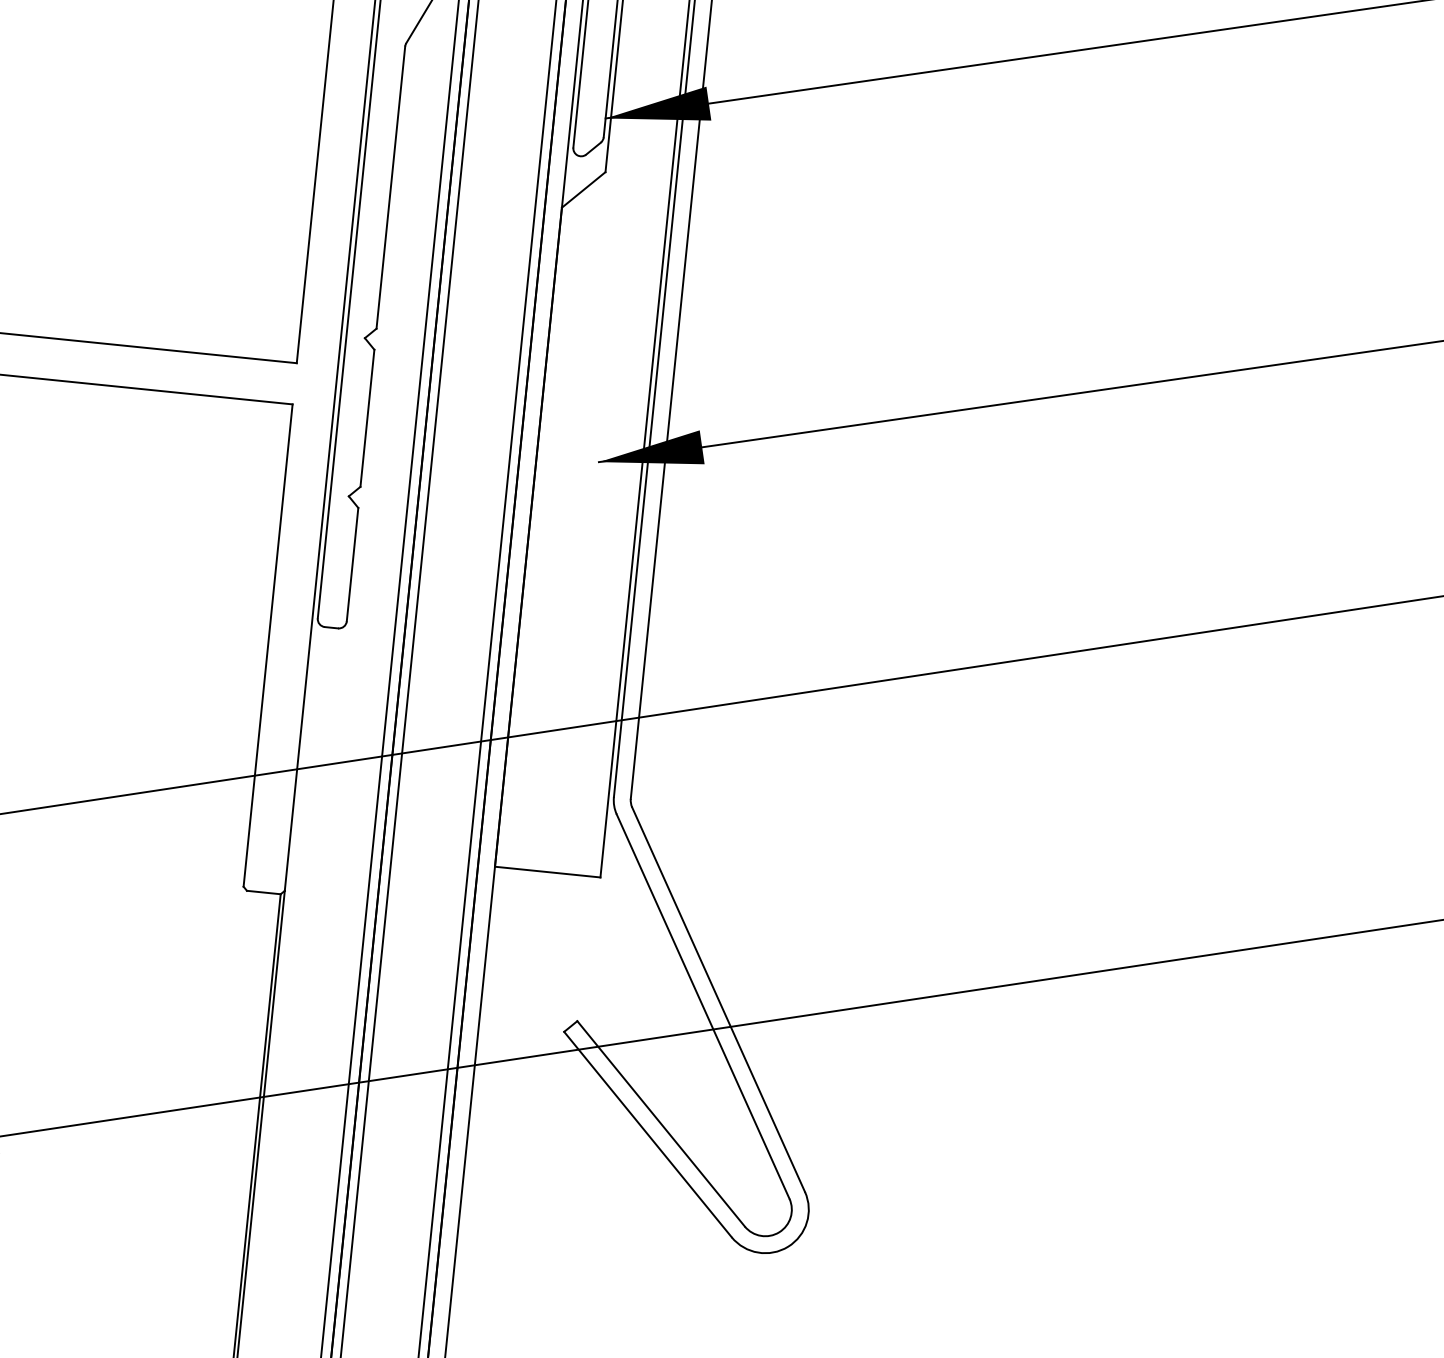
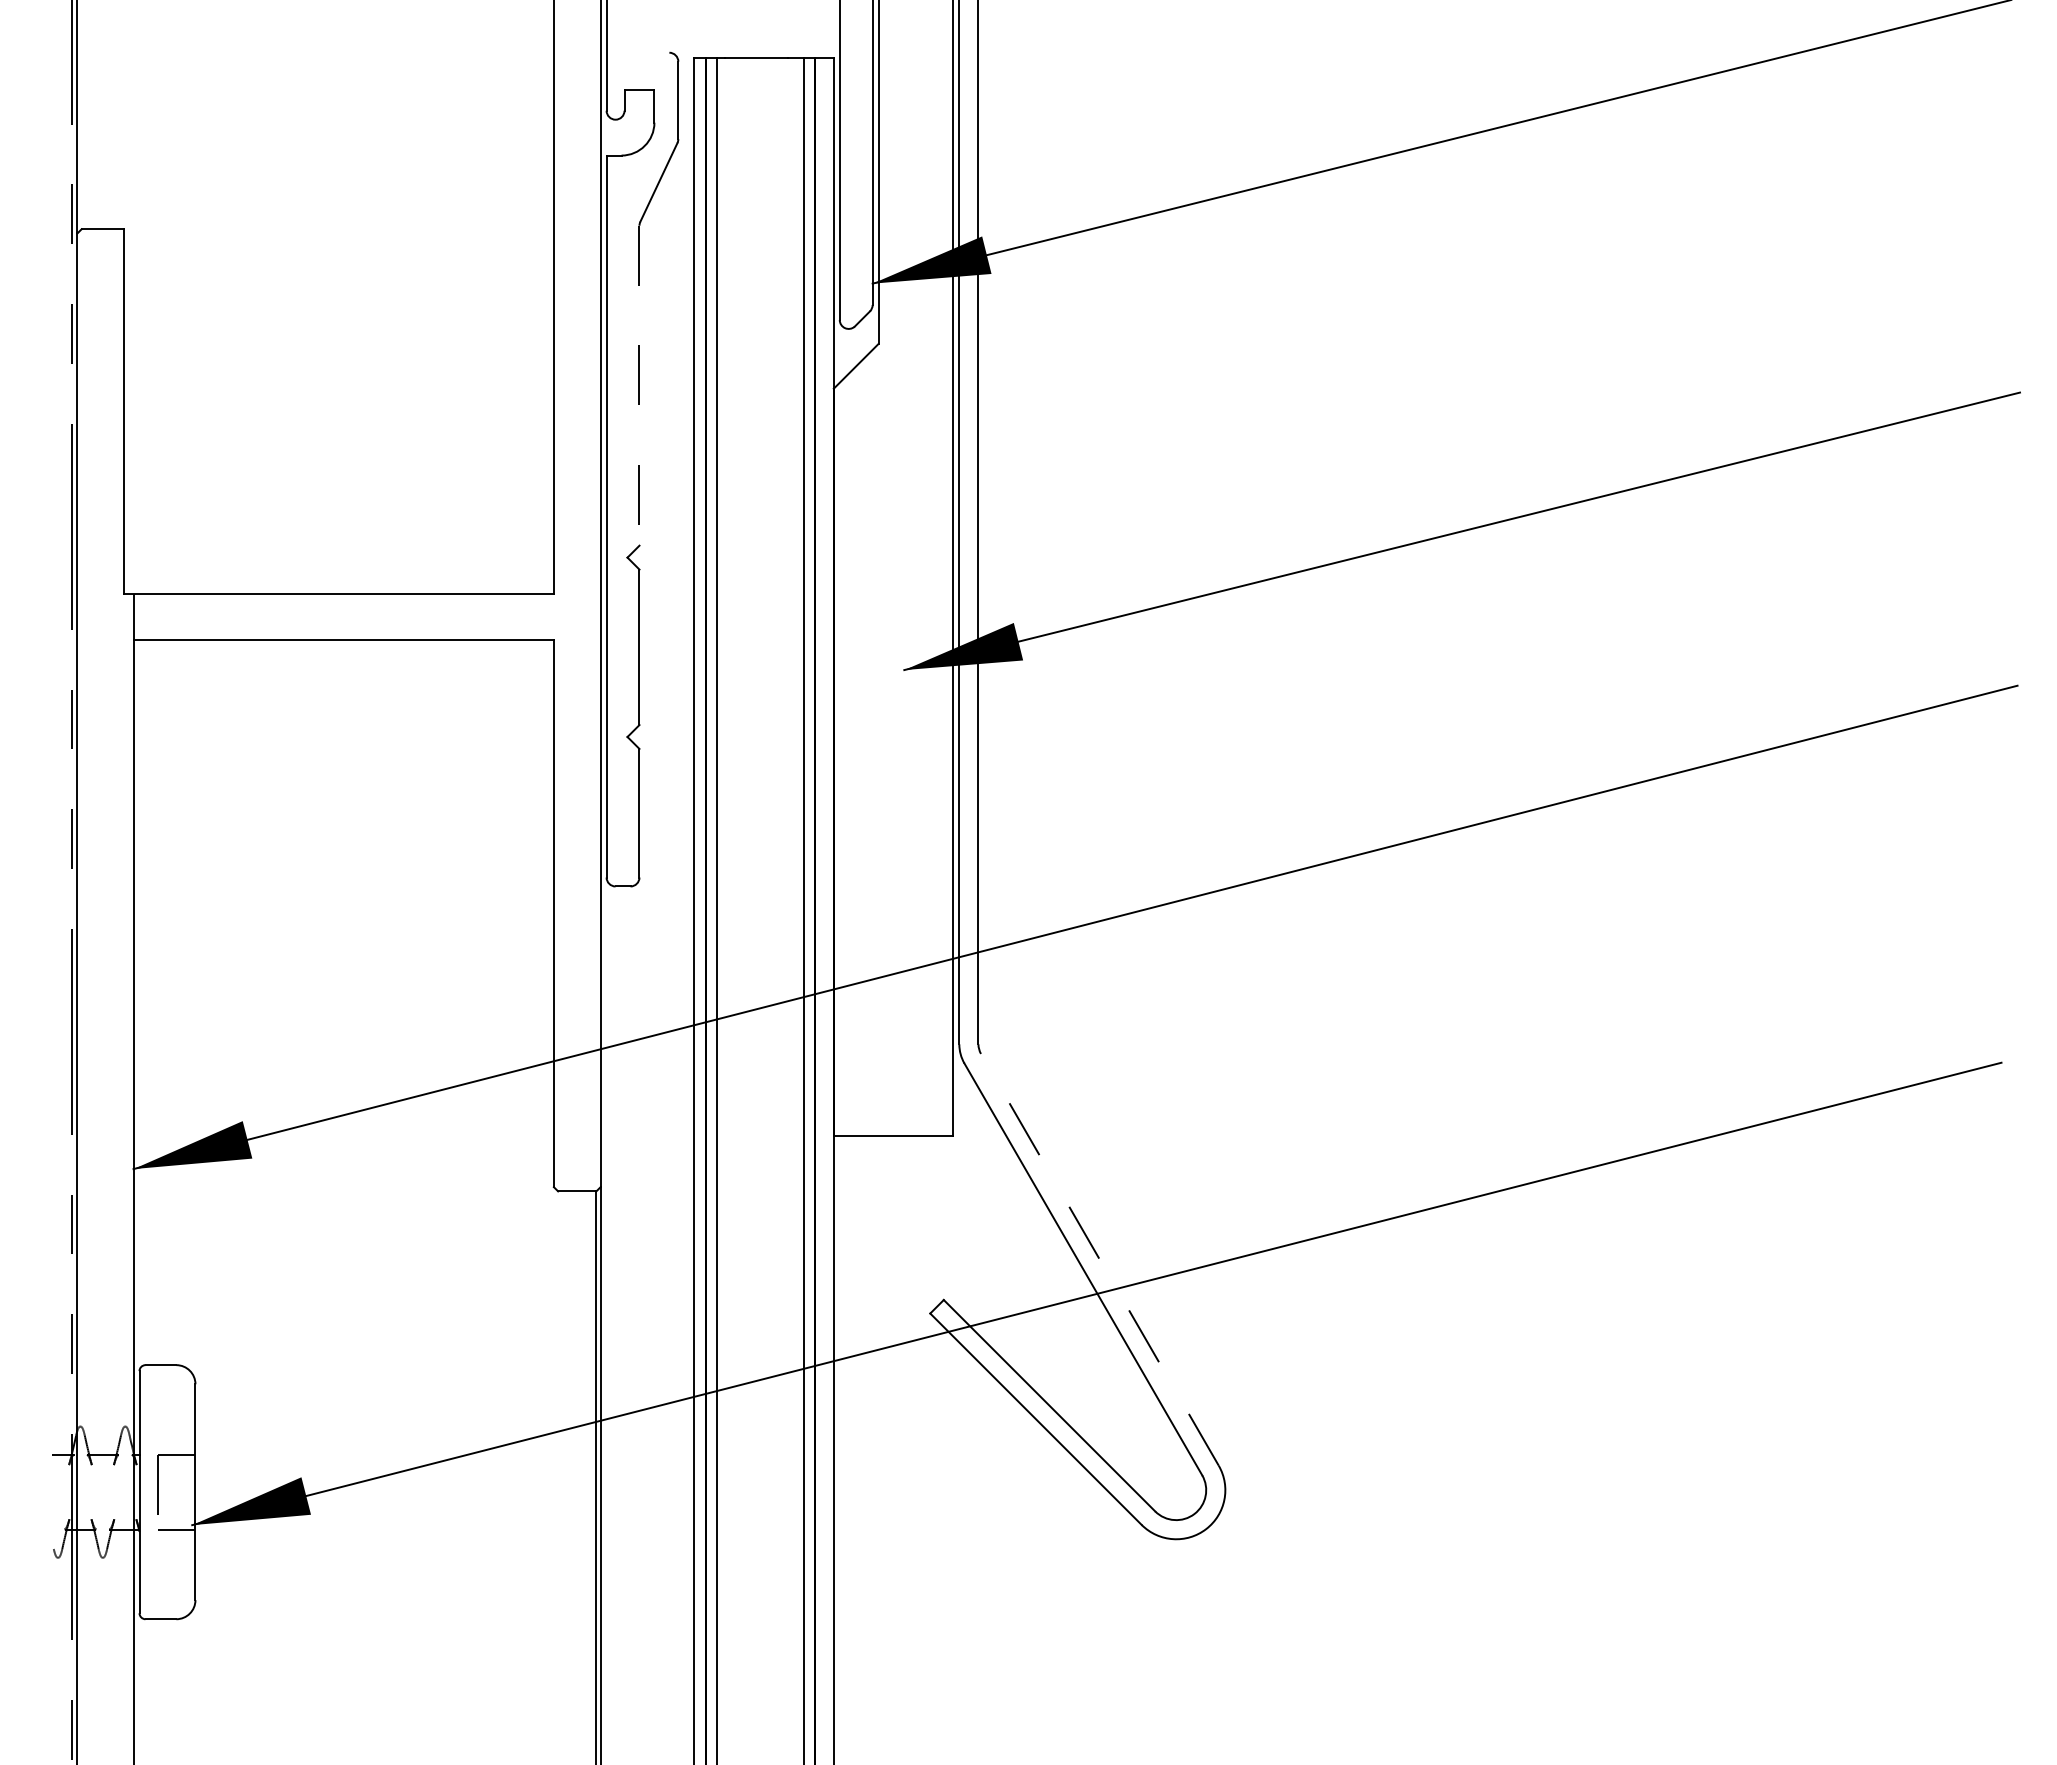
line: (390, 187) -> (639, 385), solid -> dashed
line: (718, 999) -> (1099, 1259), solid -> dashed

